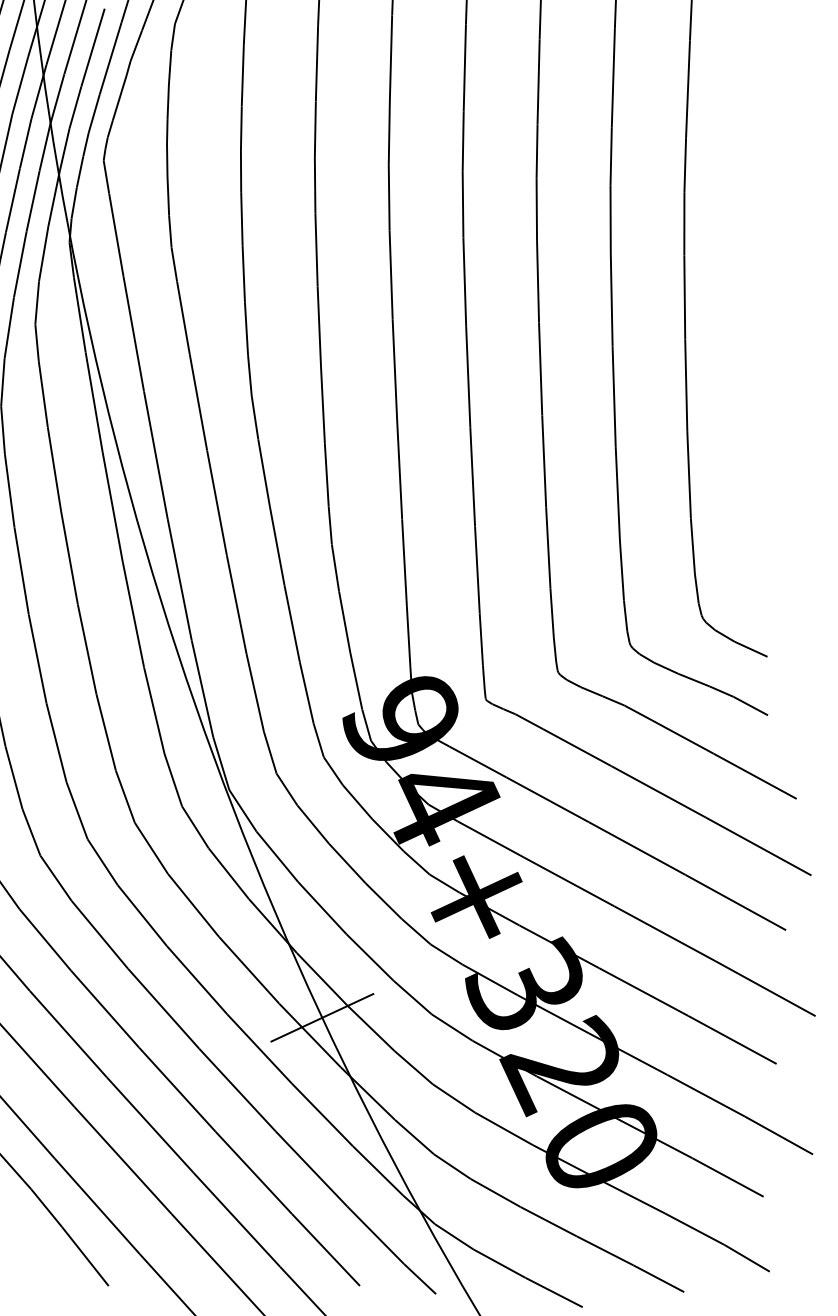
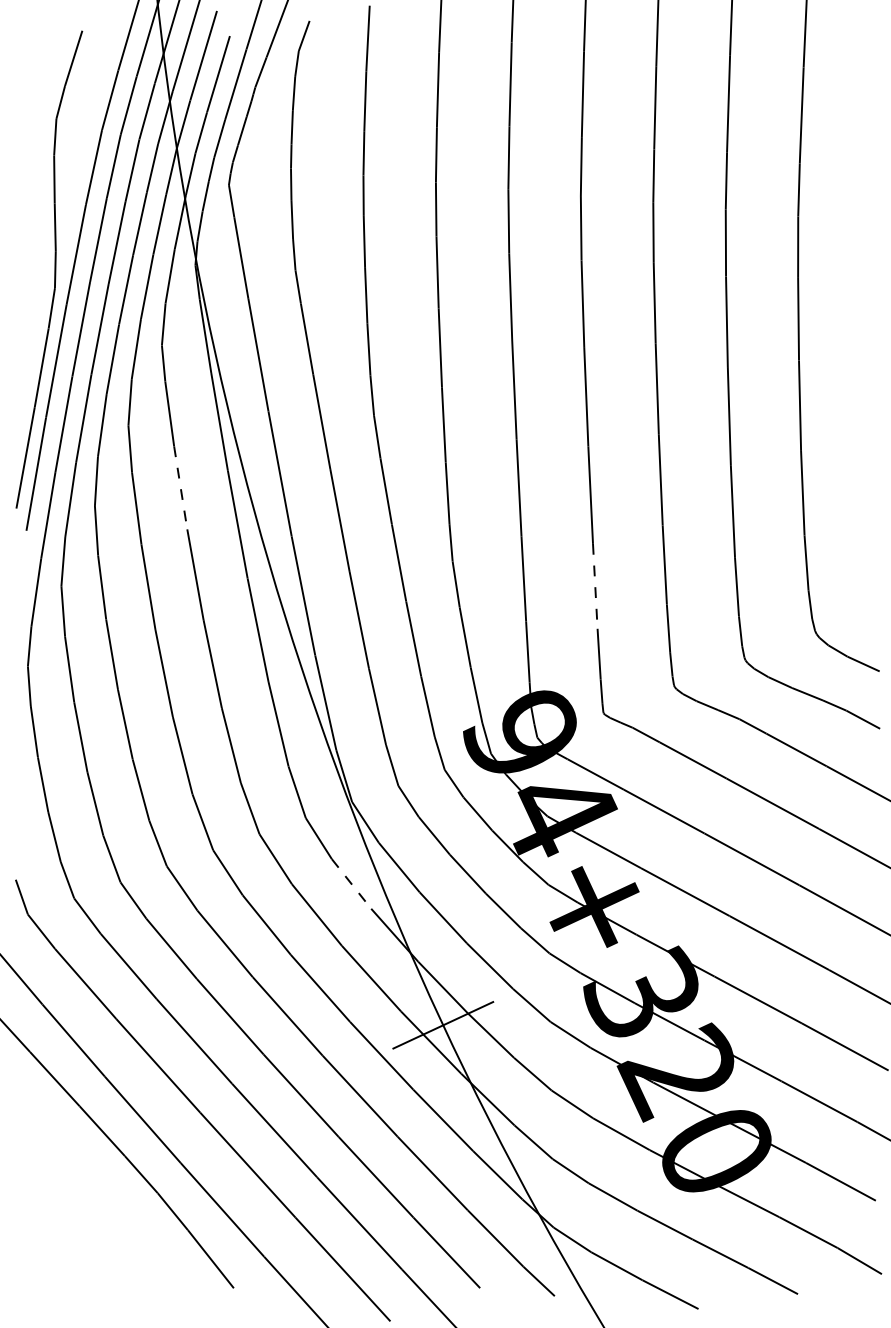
line: (54, 470) -> (180, 488), solid -> dashed
line: (477, 570) -> (595, 586), solid -> dashed
line: (228, 873) -> (351, 883), solid -> dashed

